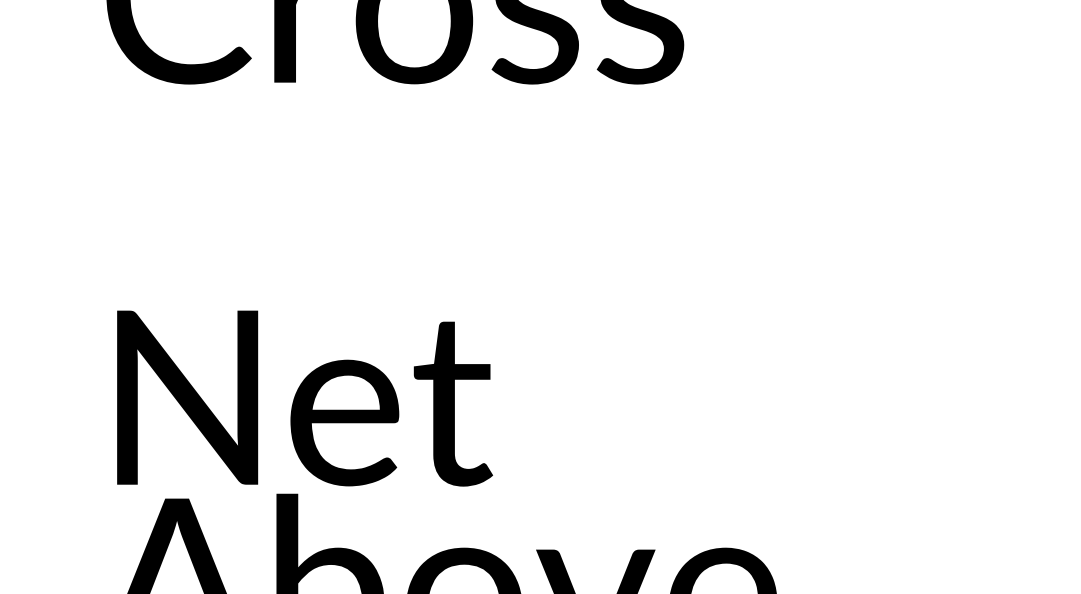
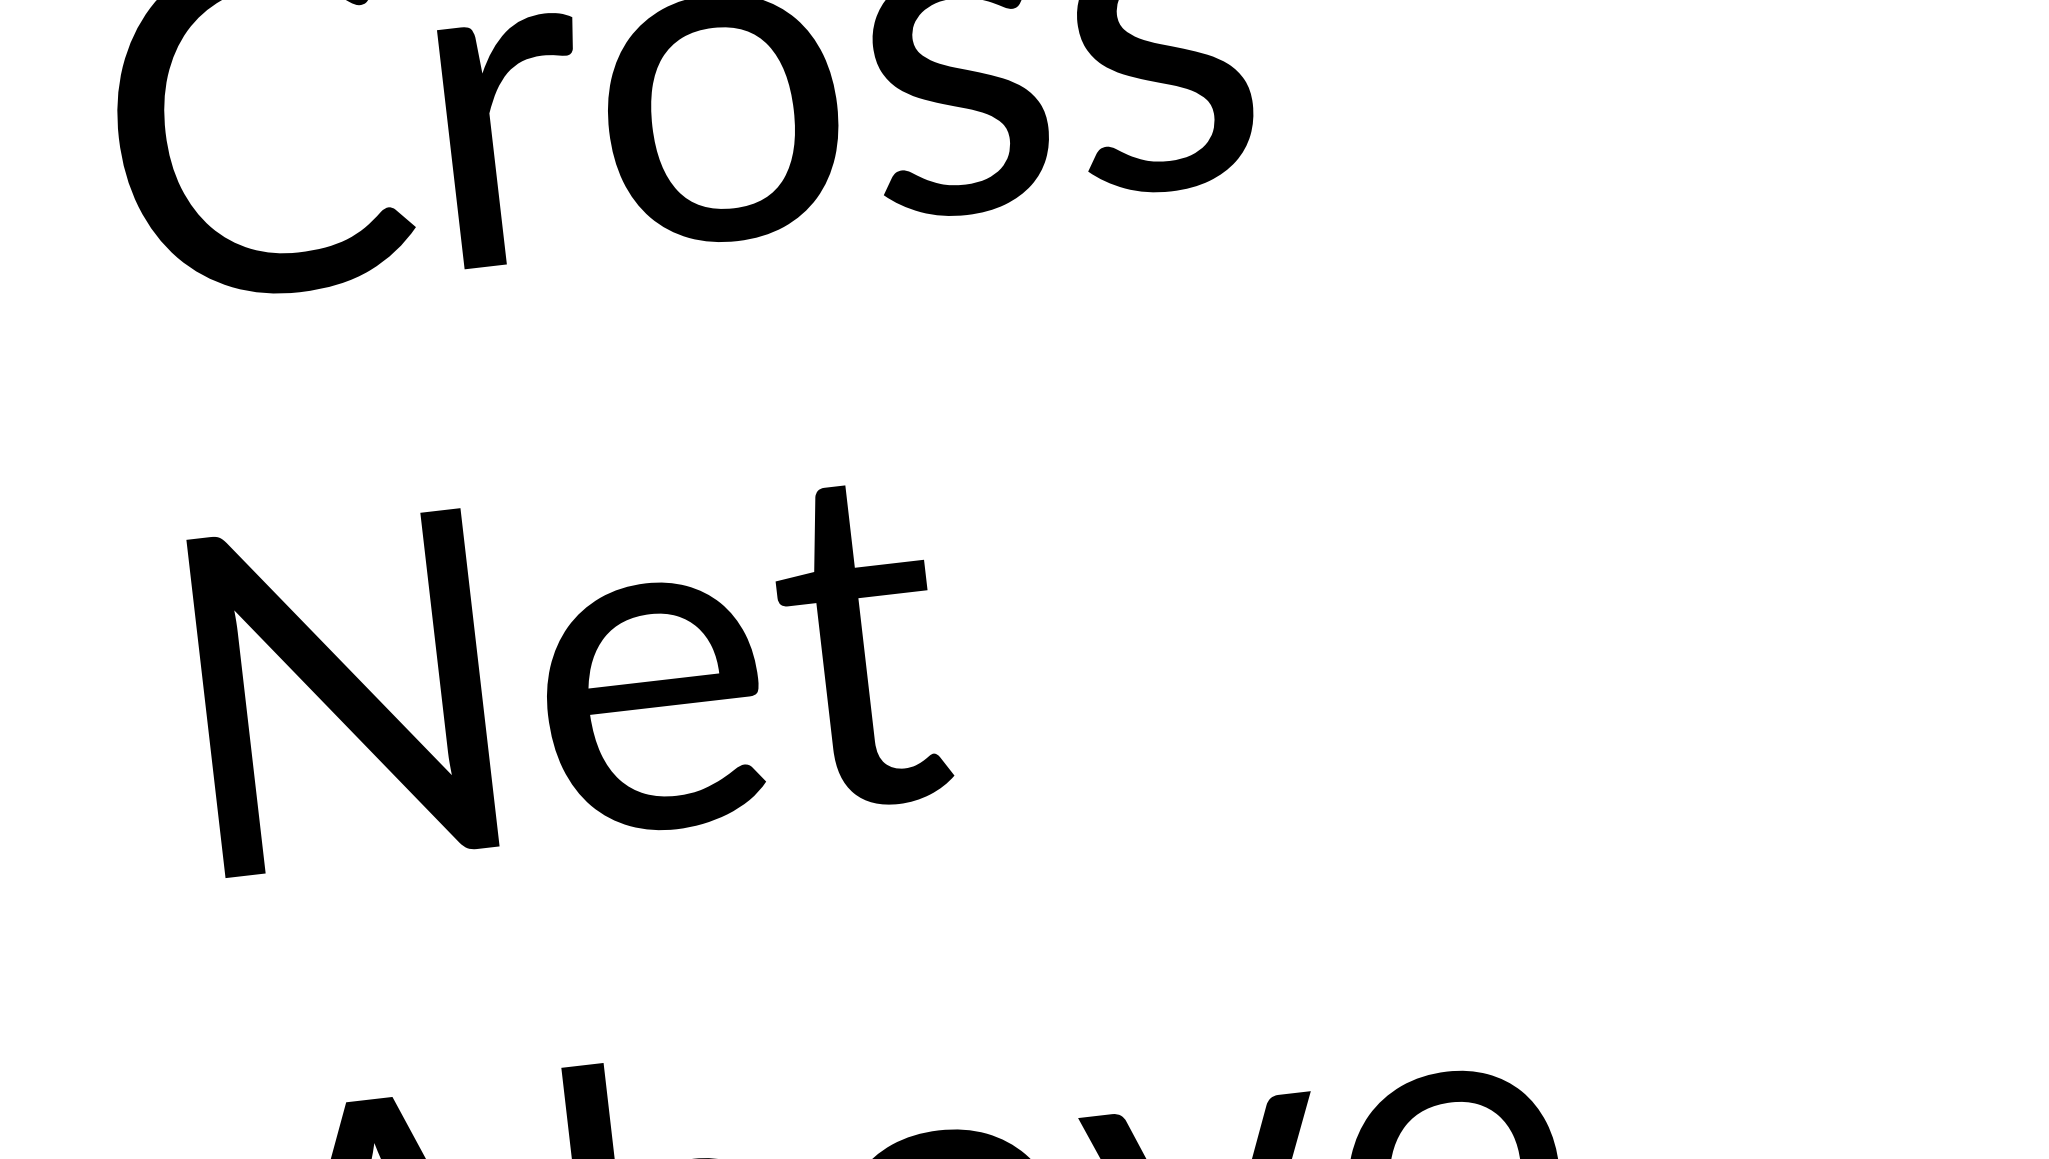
text: (304, 398) -> (570, 668), moved

